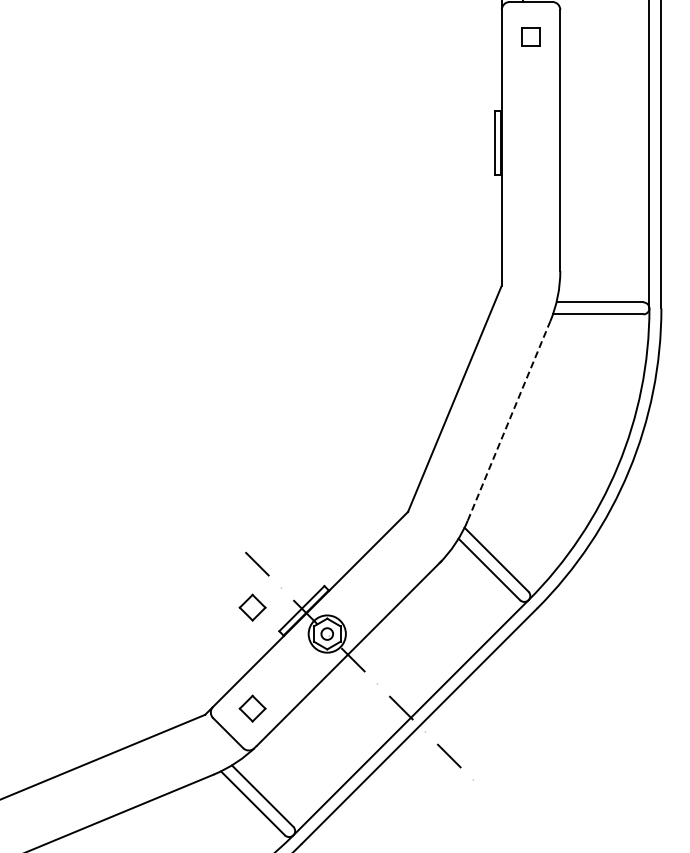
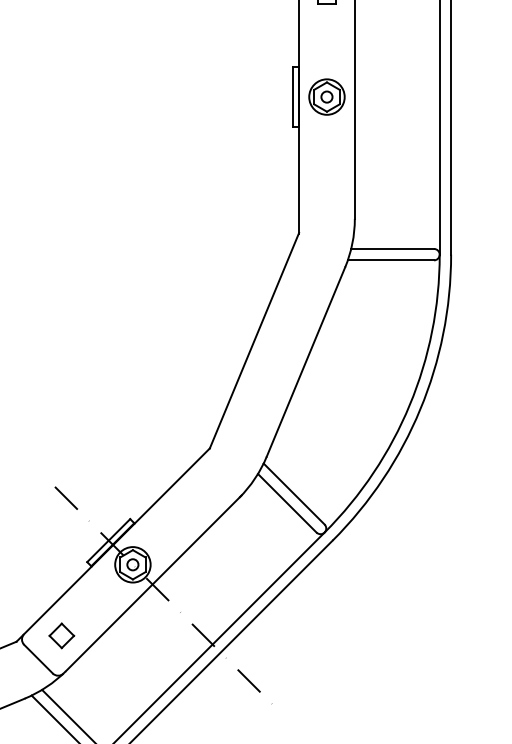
part: (530, 142) -> (326, 96), added
line: (509, 421) -> (306, 362), dashed -> solid
part: (252, 607) -> (61, 539), removed

